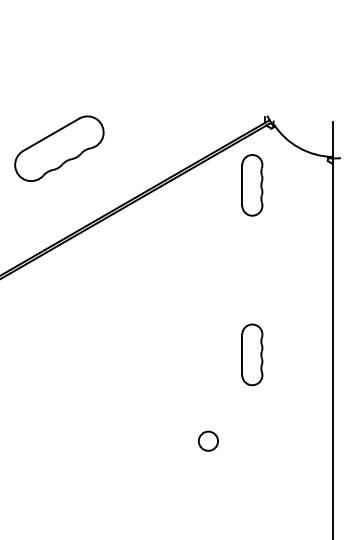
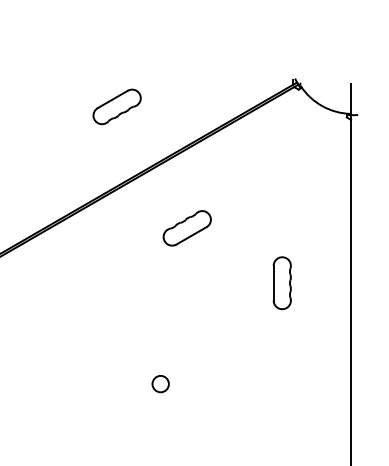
part: (58, 148) -> (116, 106), size x0.62
part: (251, 185) -> (281, 138), removed
part: (140, 290) -> (186, 228), added
circle: (208, 441) -> (160, 384), moved

